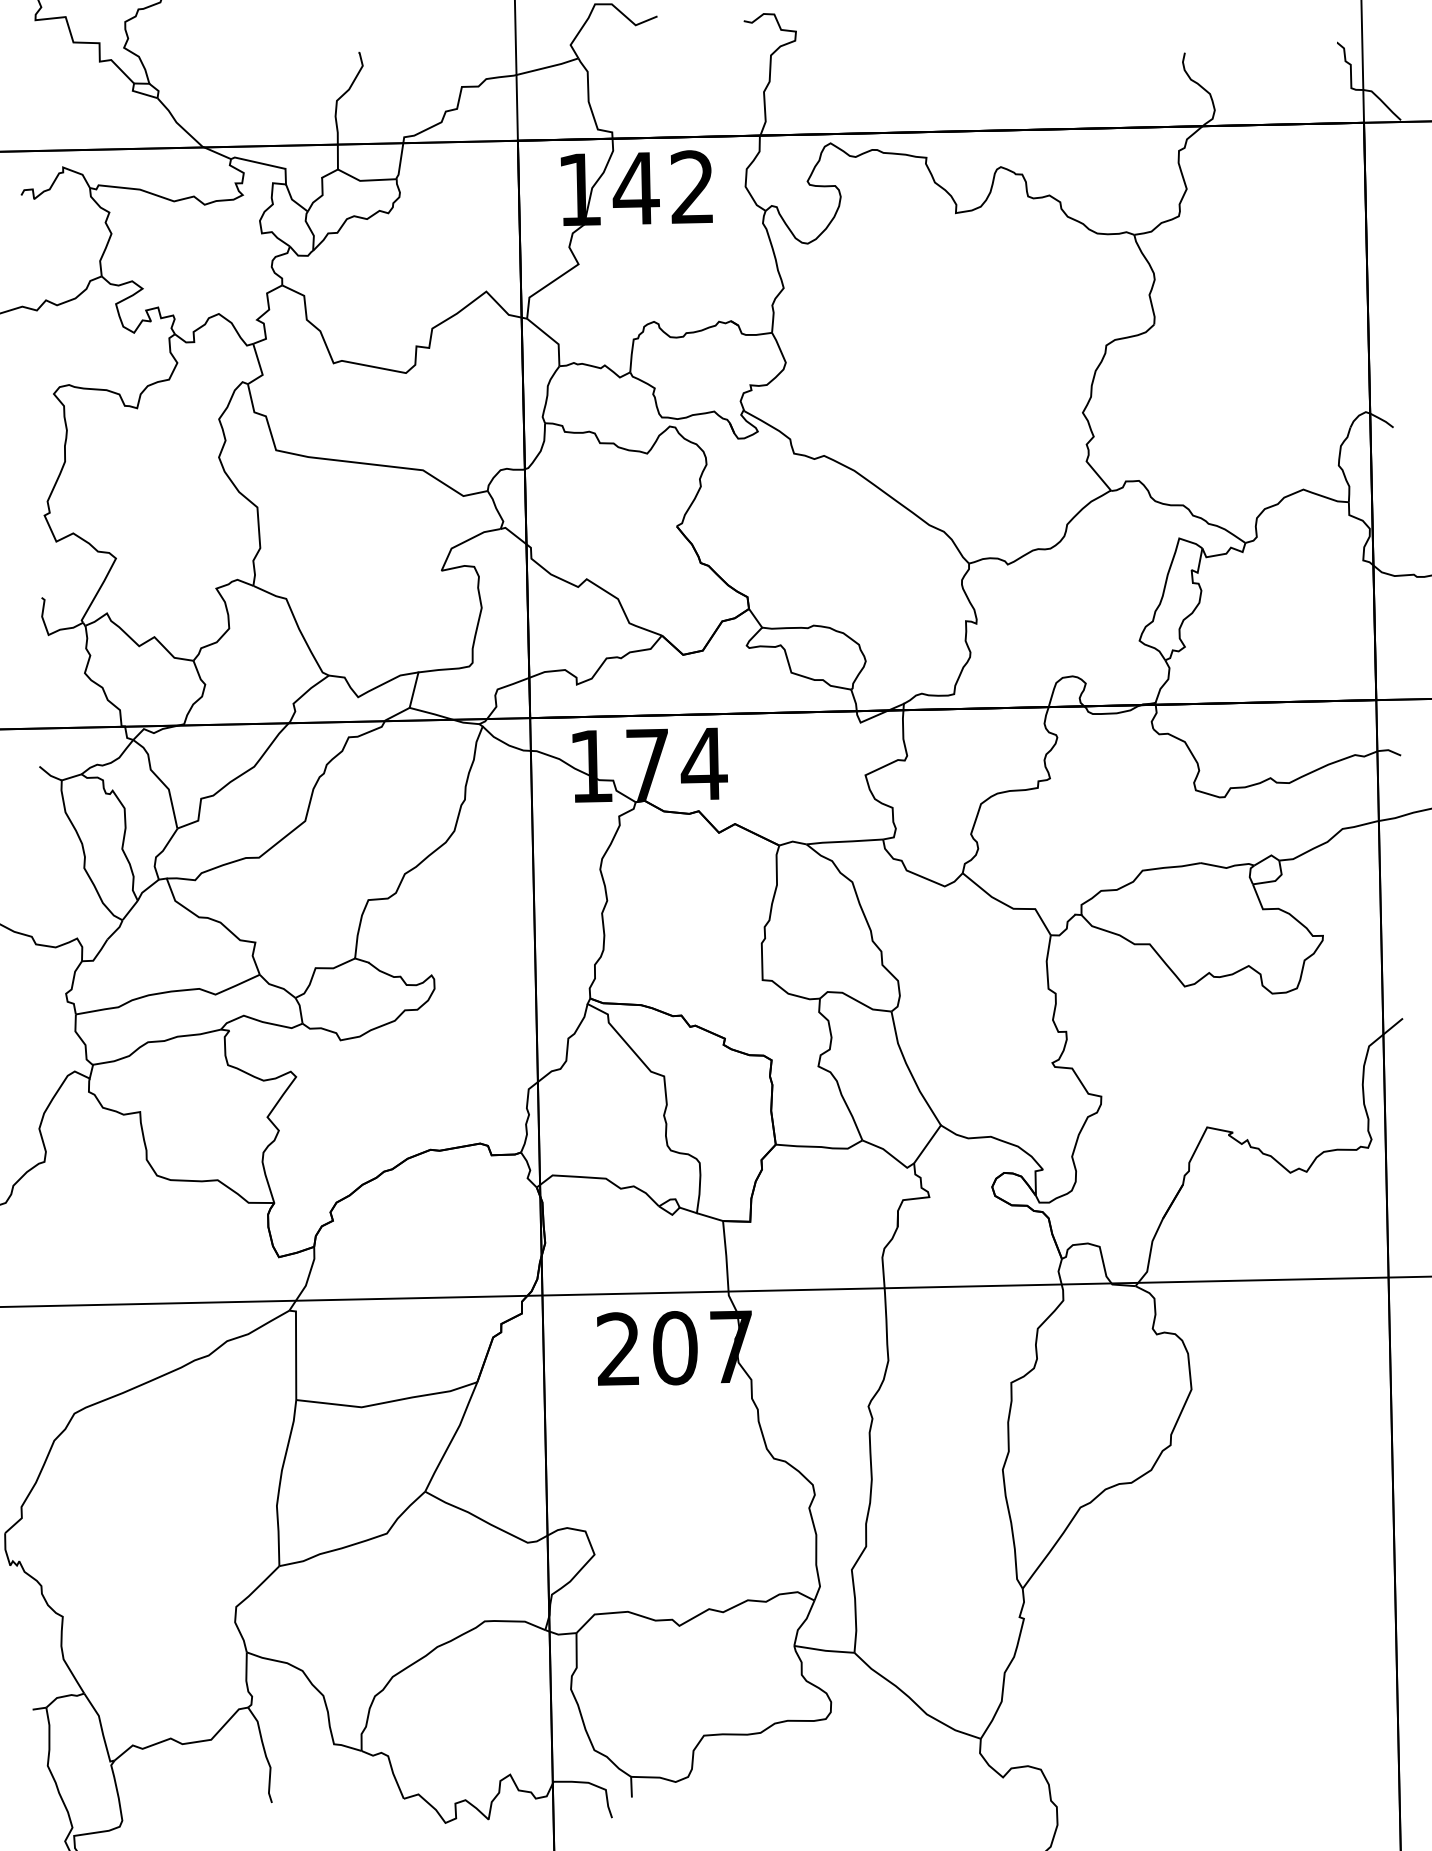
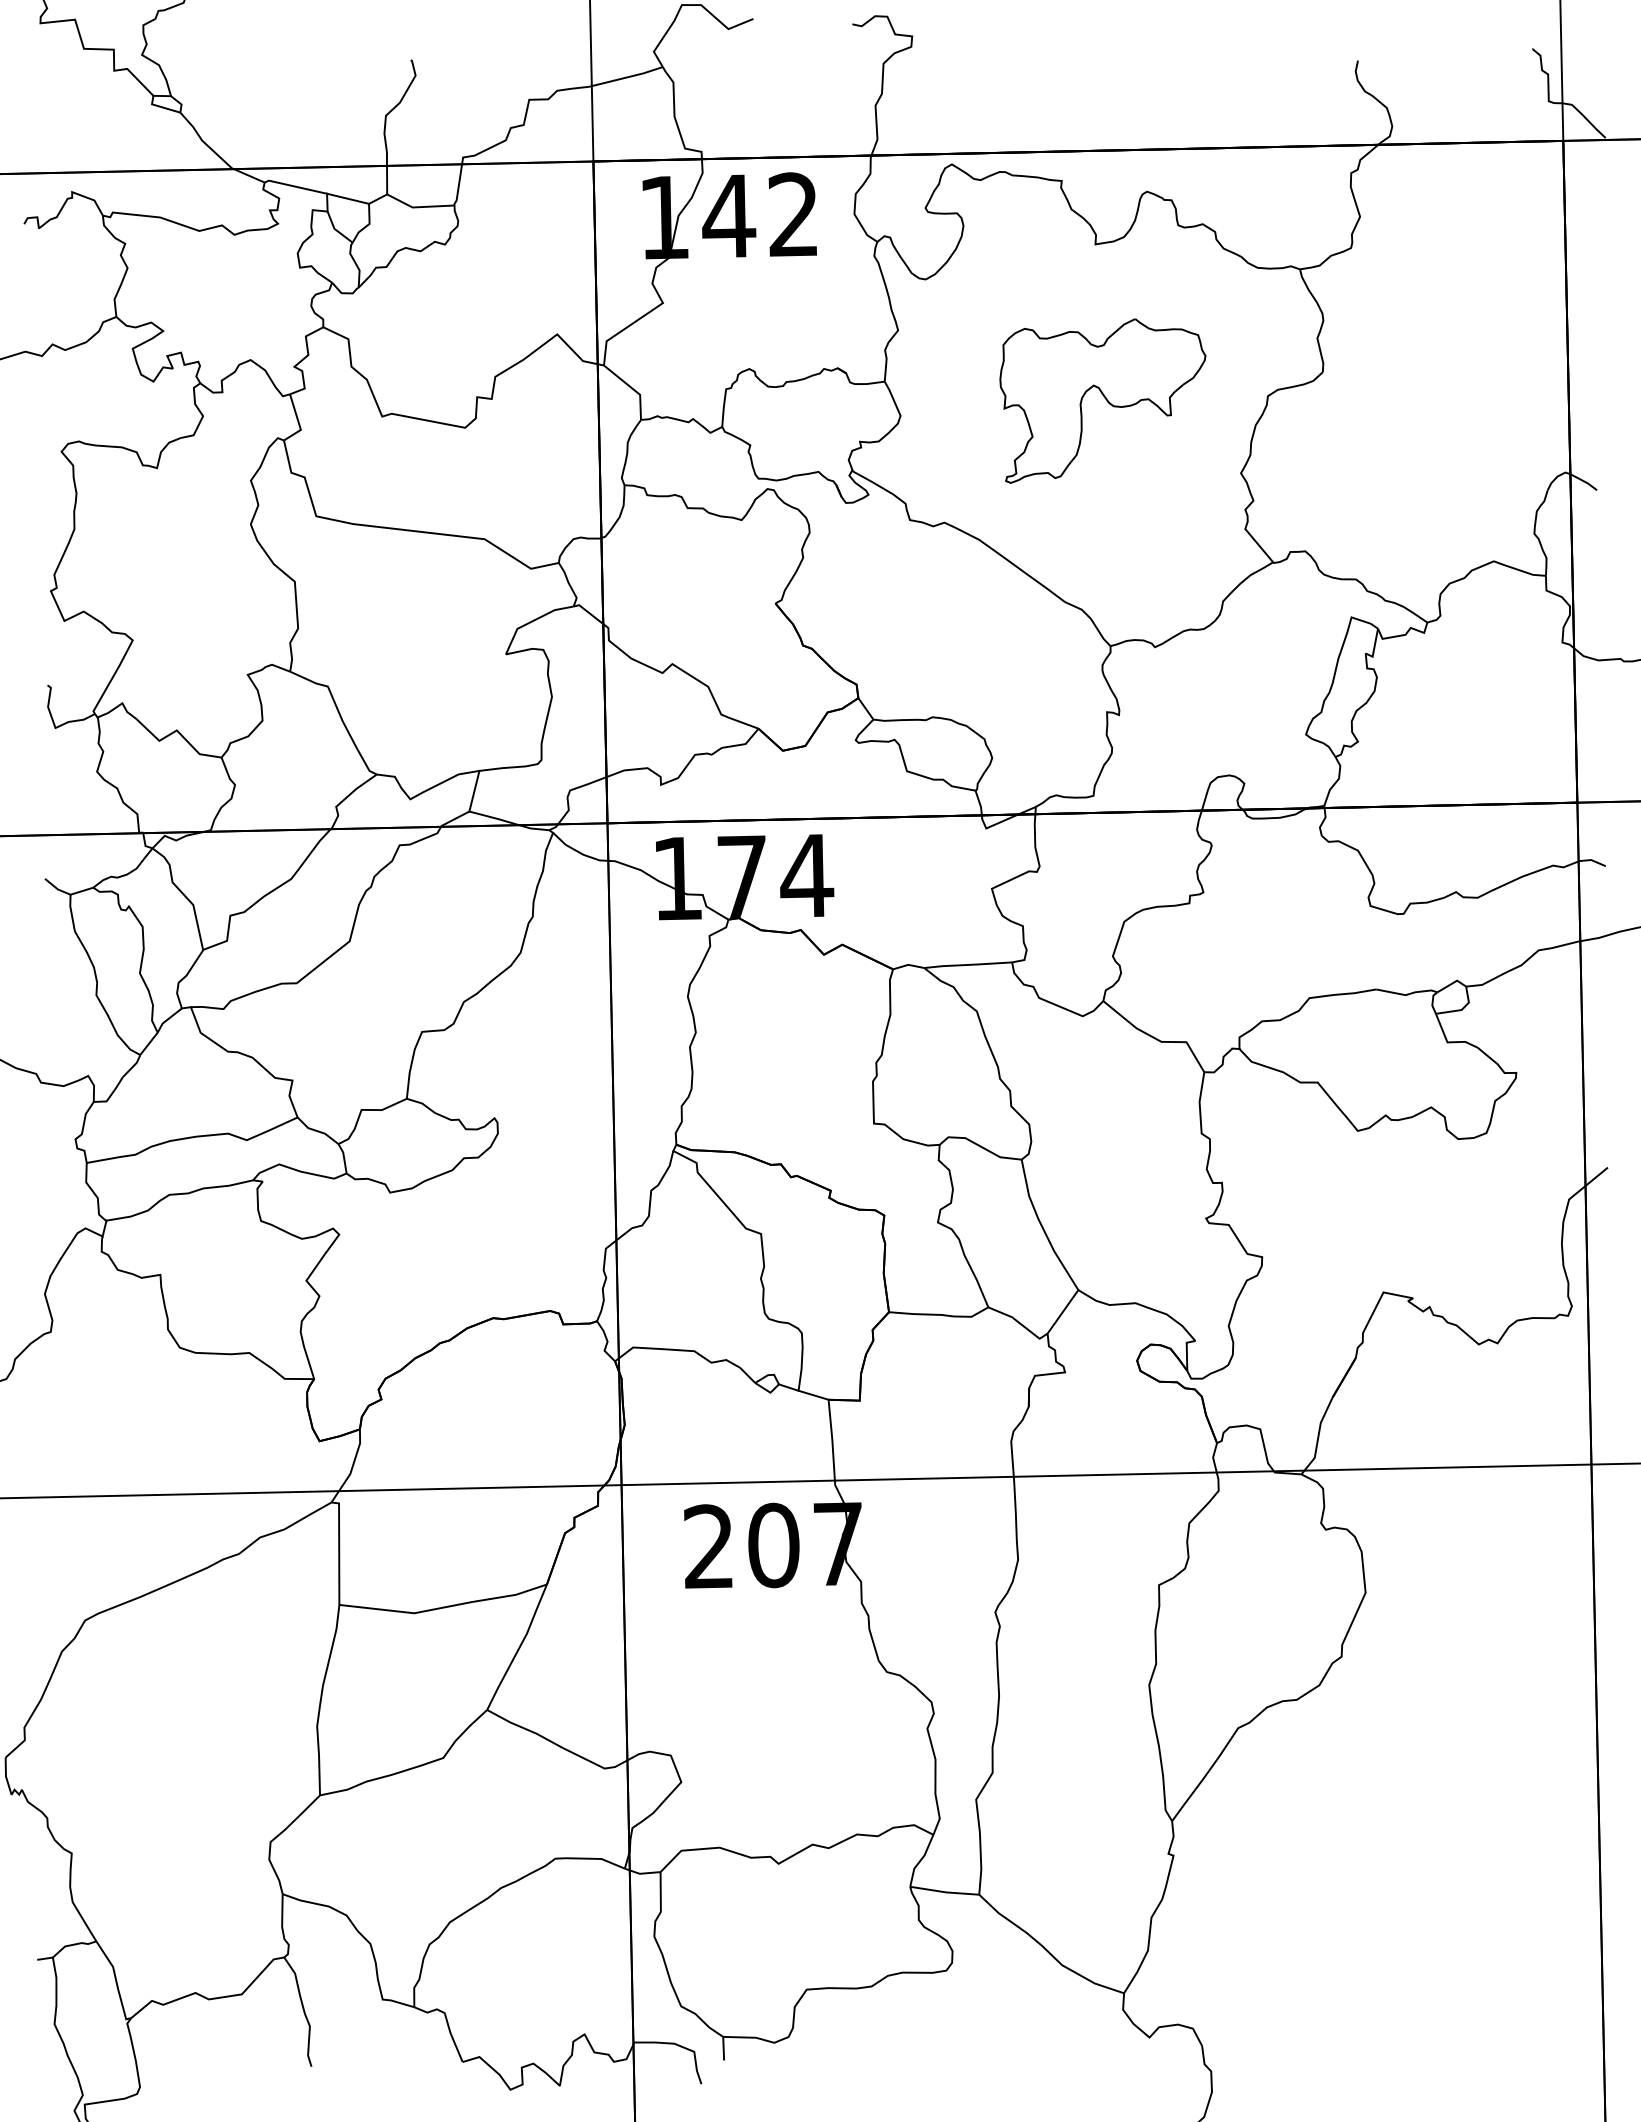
line: (304, 173) -> (348, 198), added
part: (962, 349) -> (1102, 400), added

